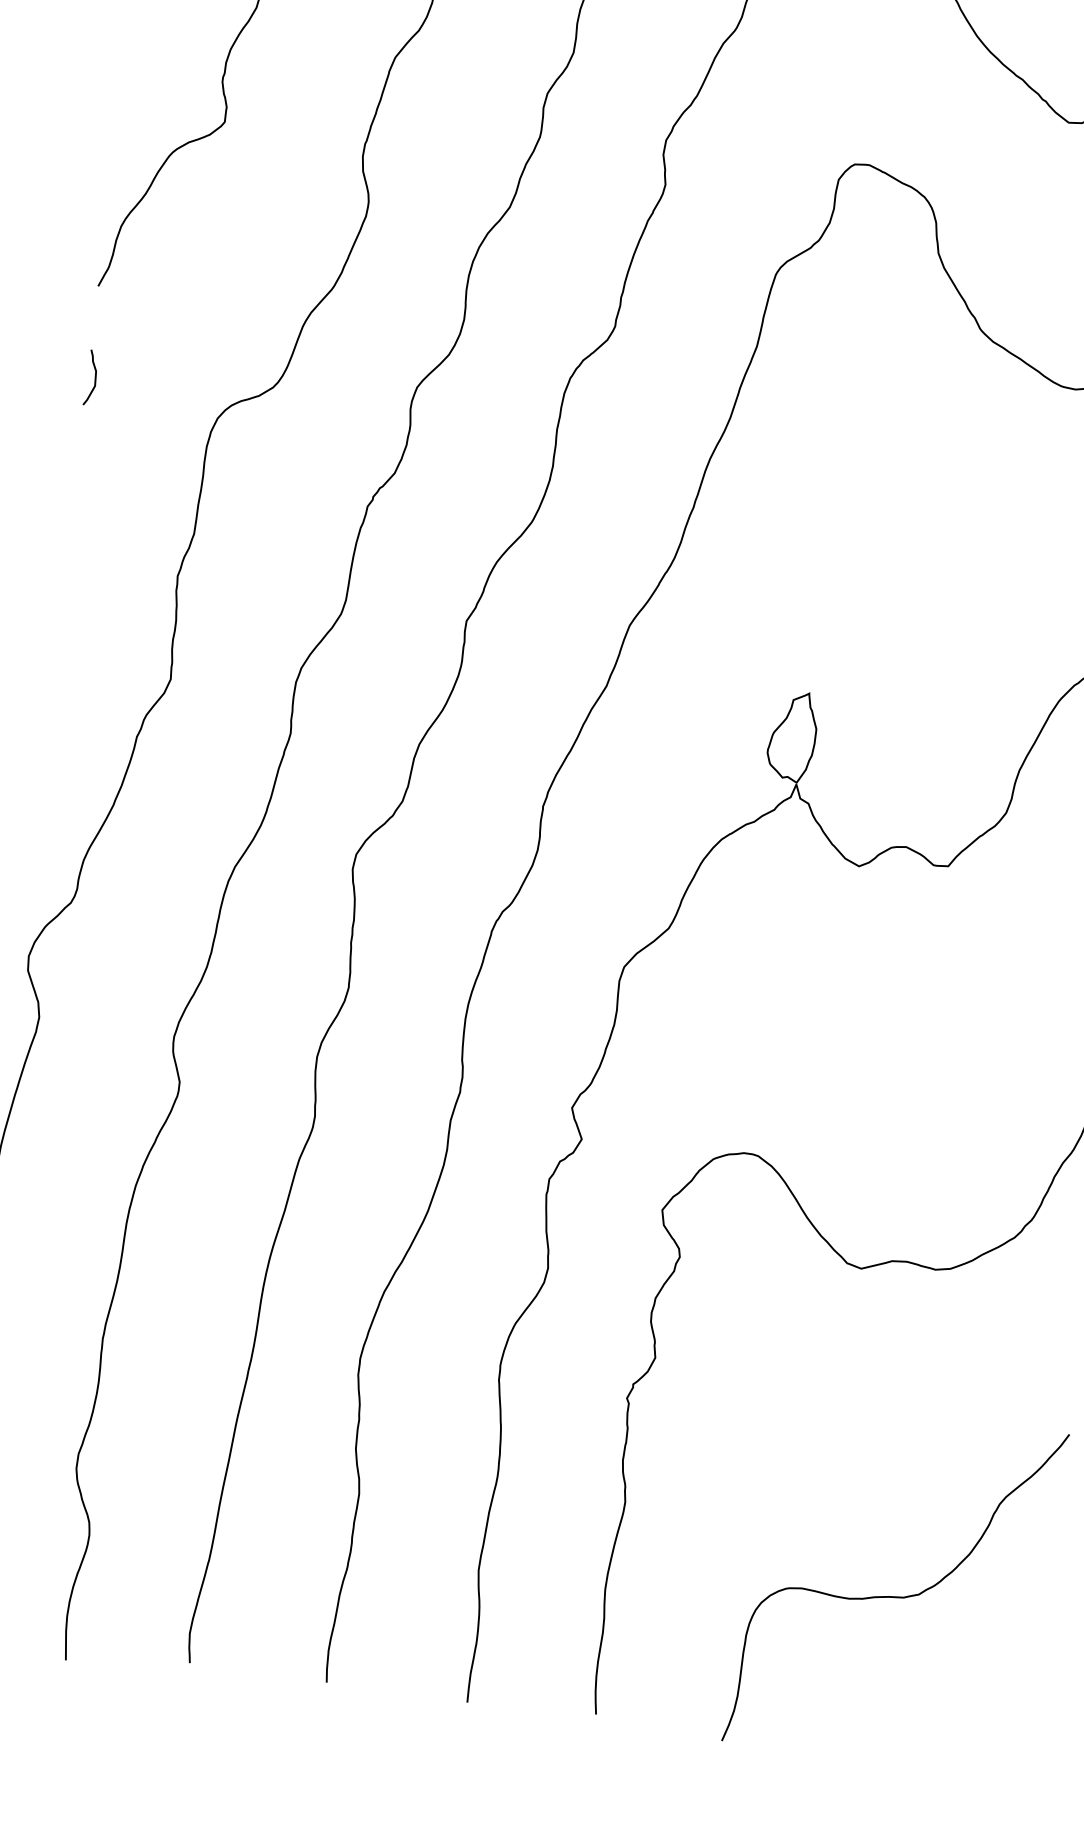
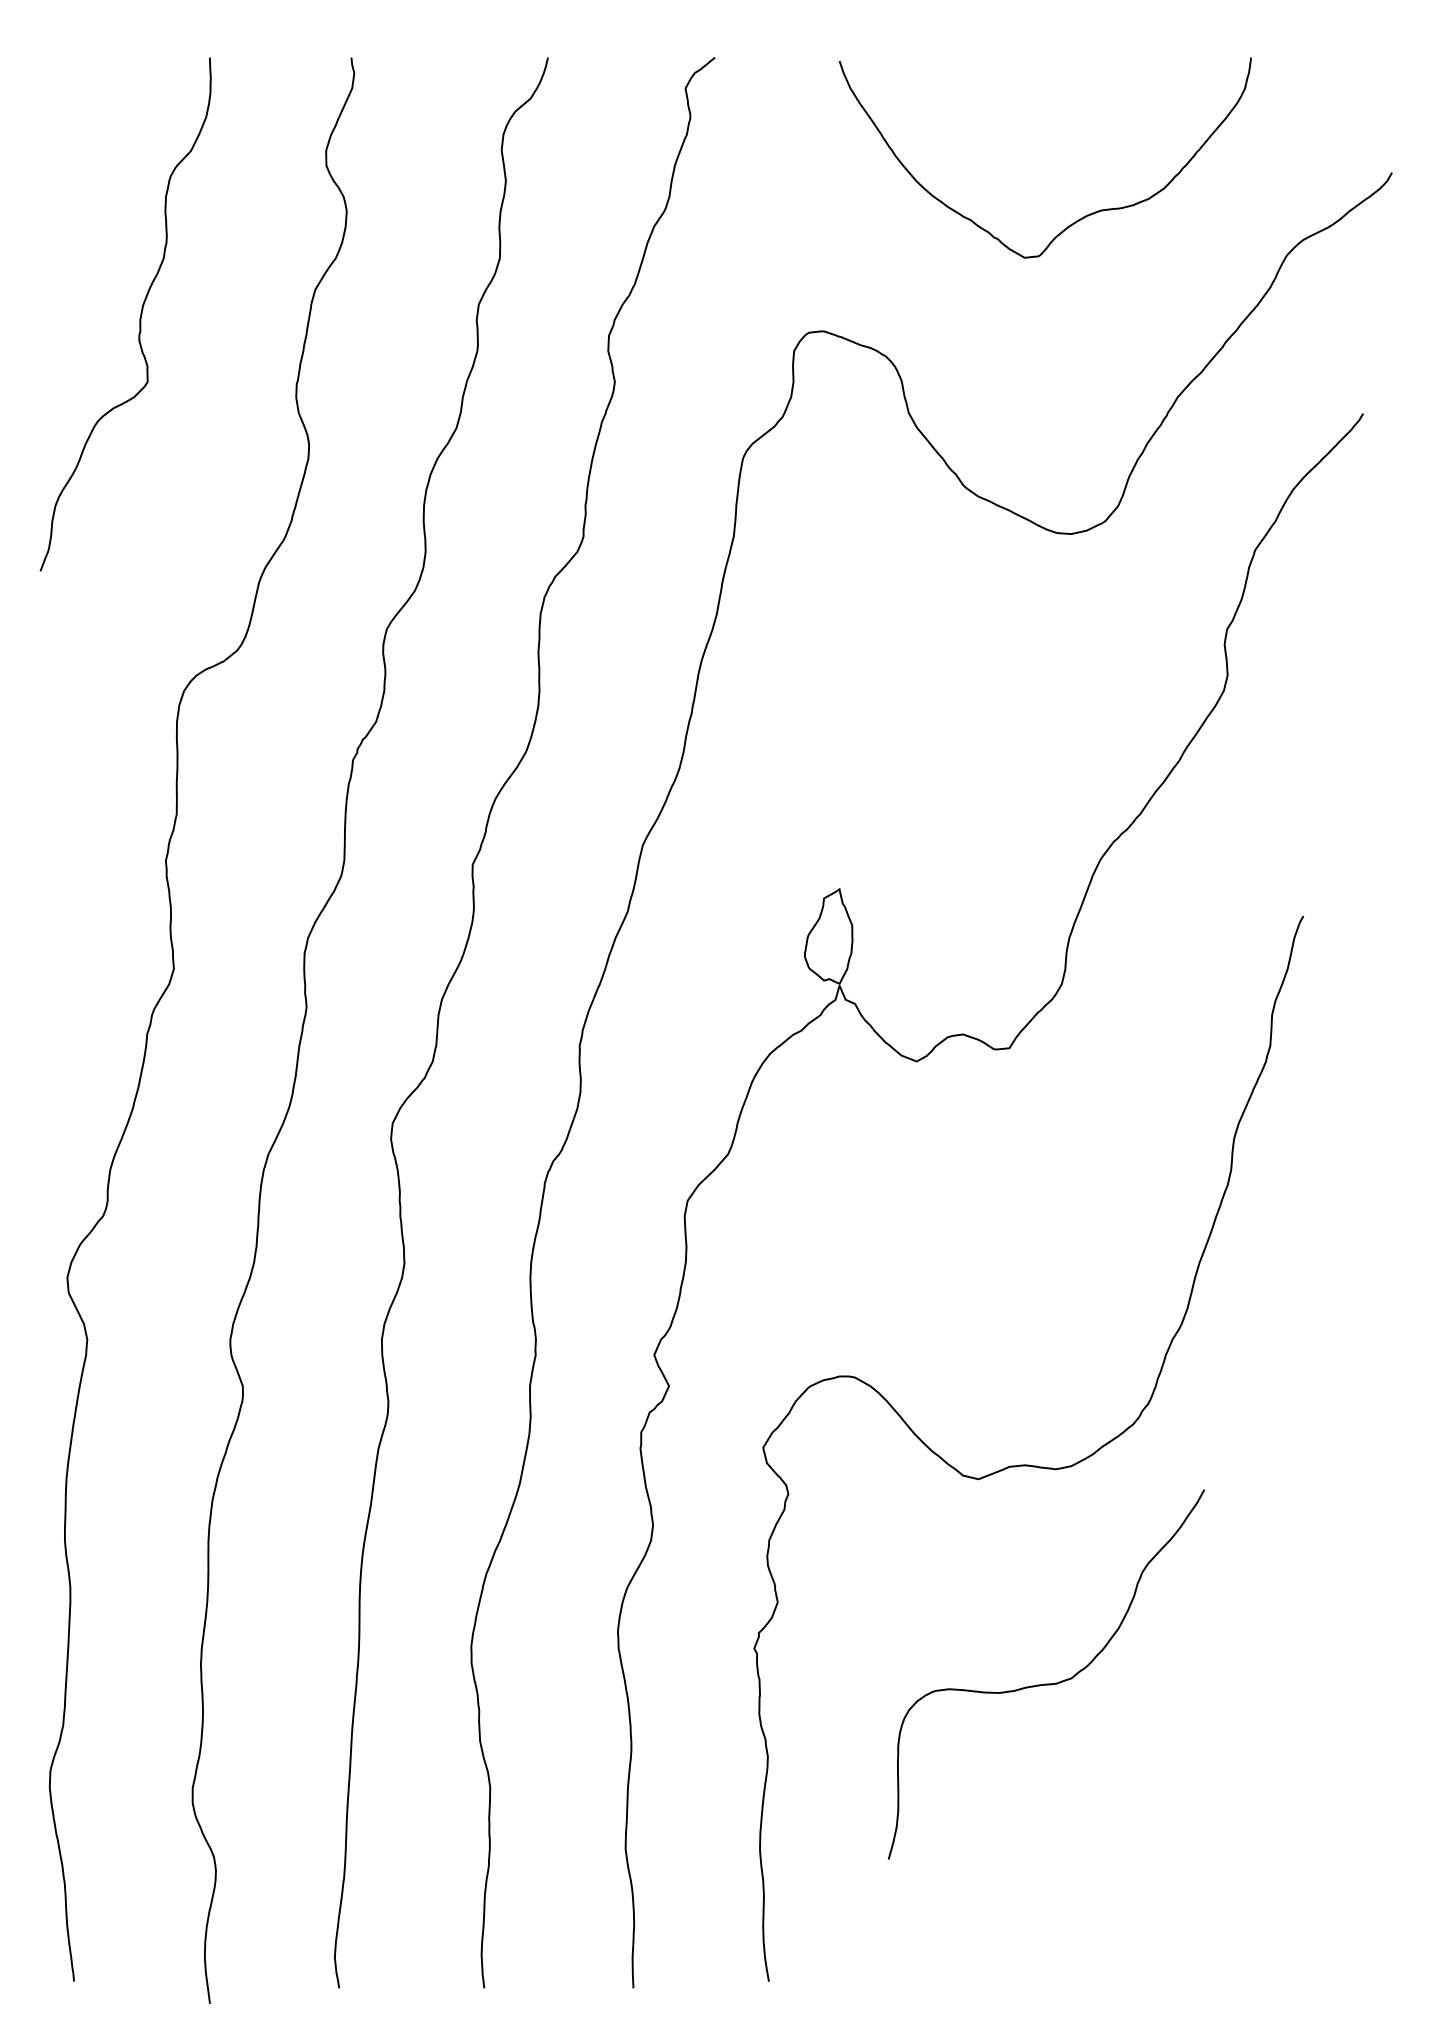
curve: (94, 378) -> (50, 667), removed
curve: (894, 1596) -> (1046, 1683), moved

